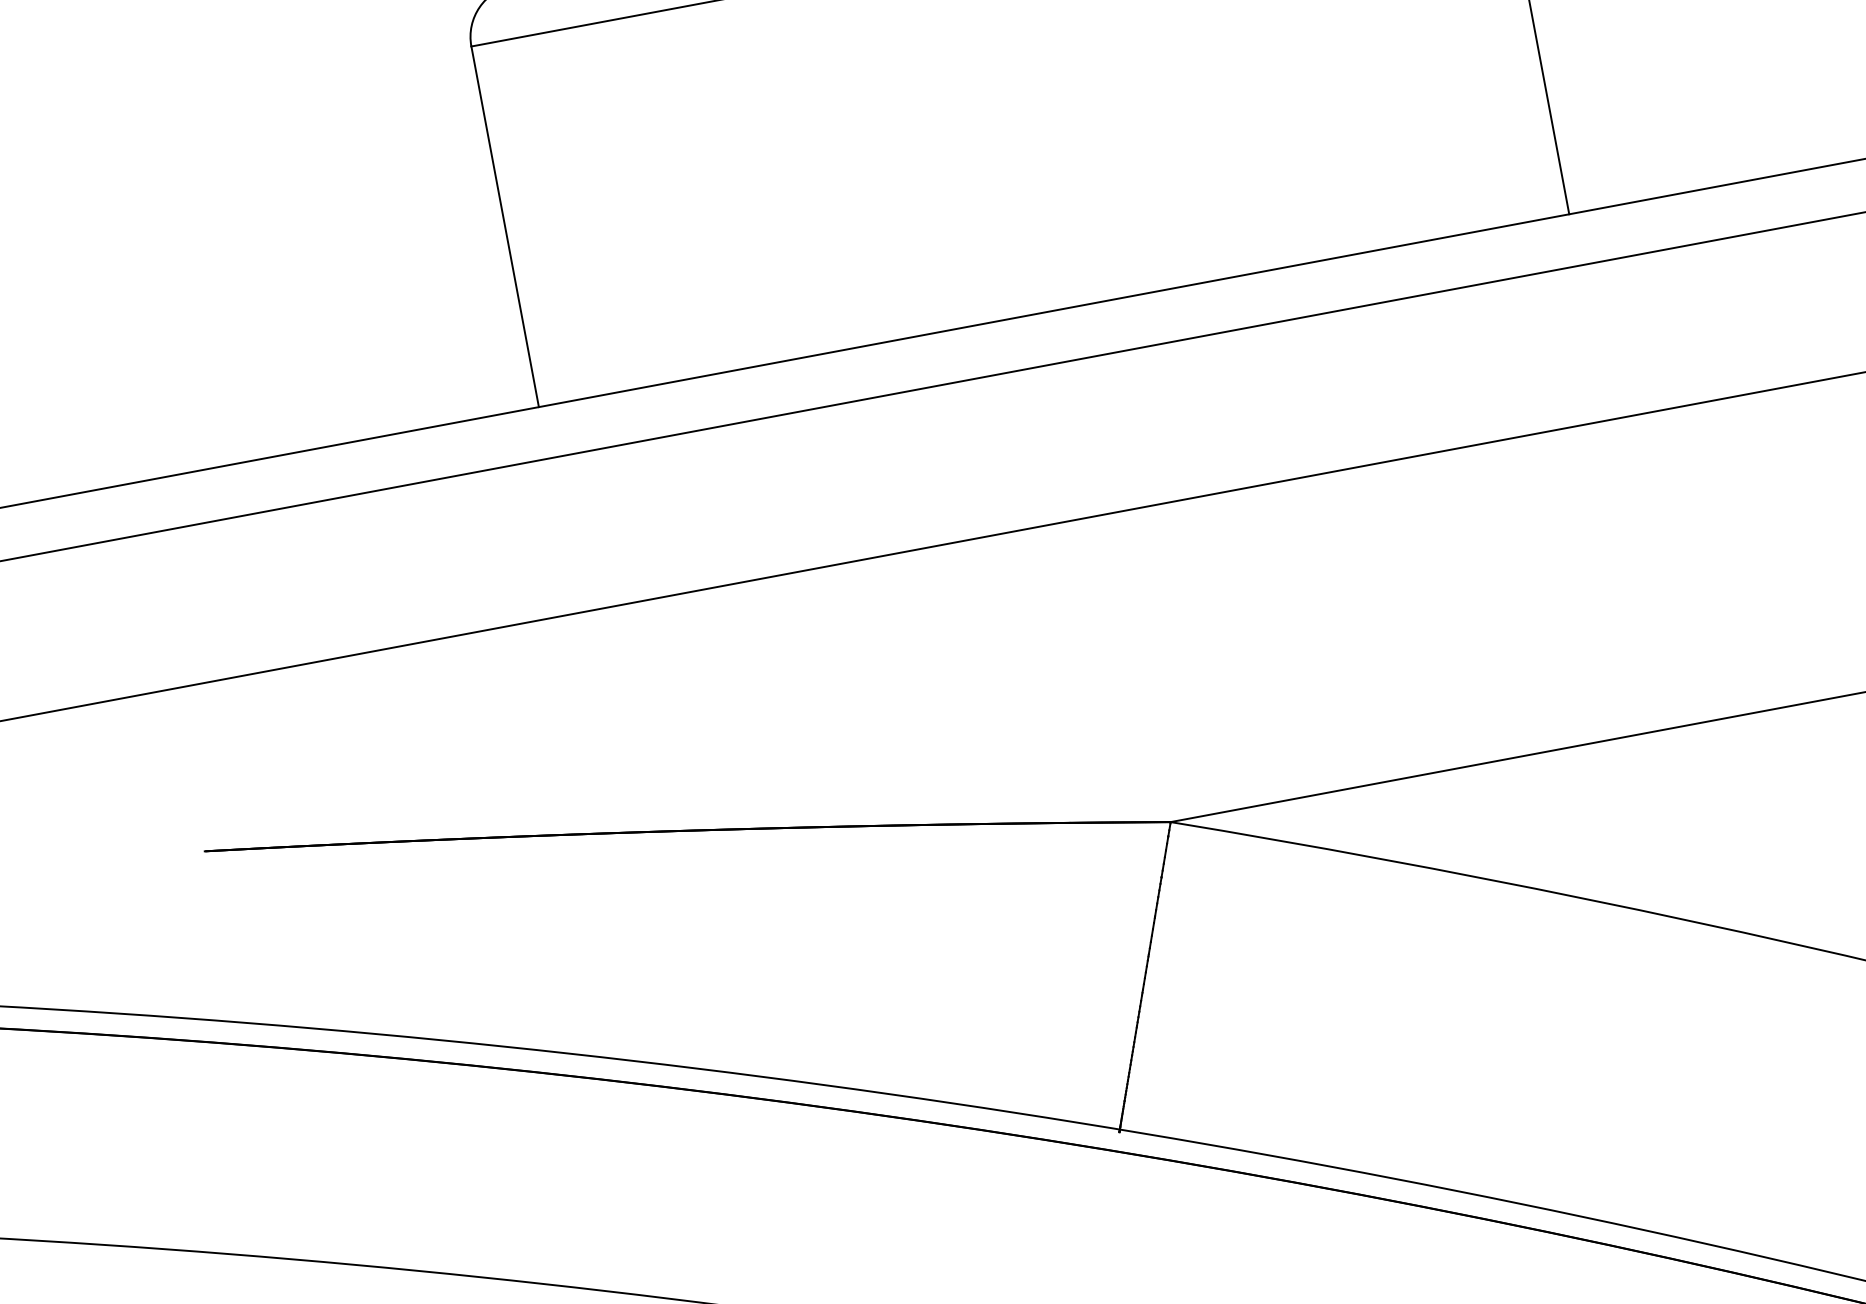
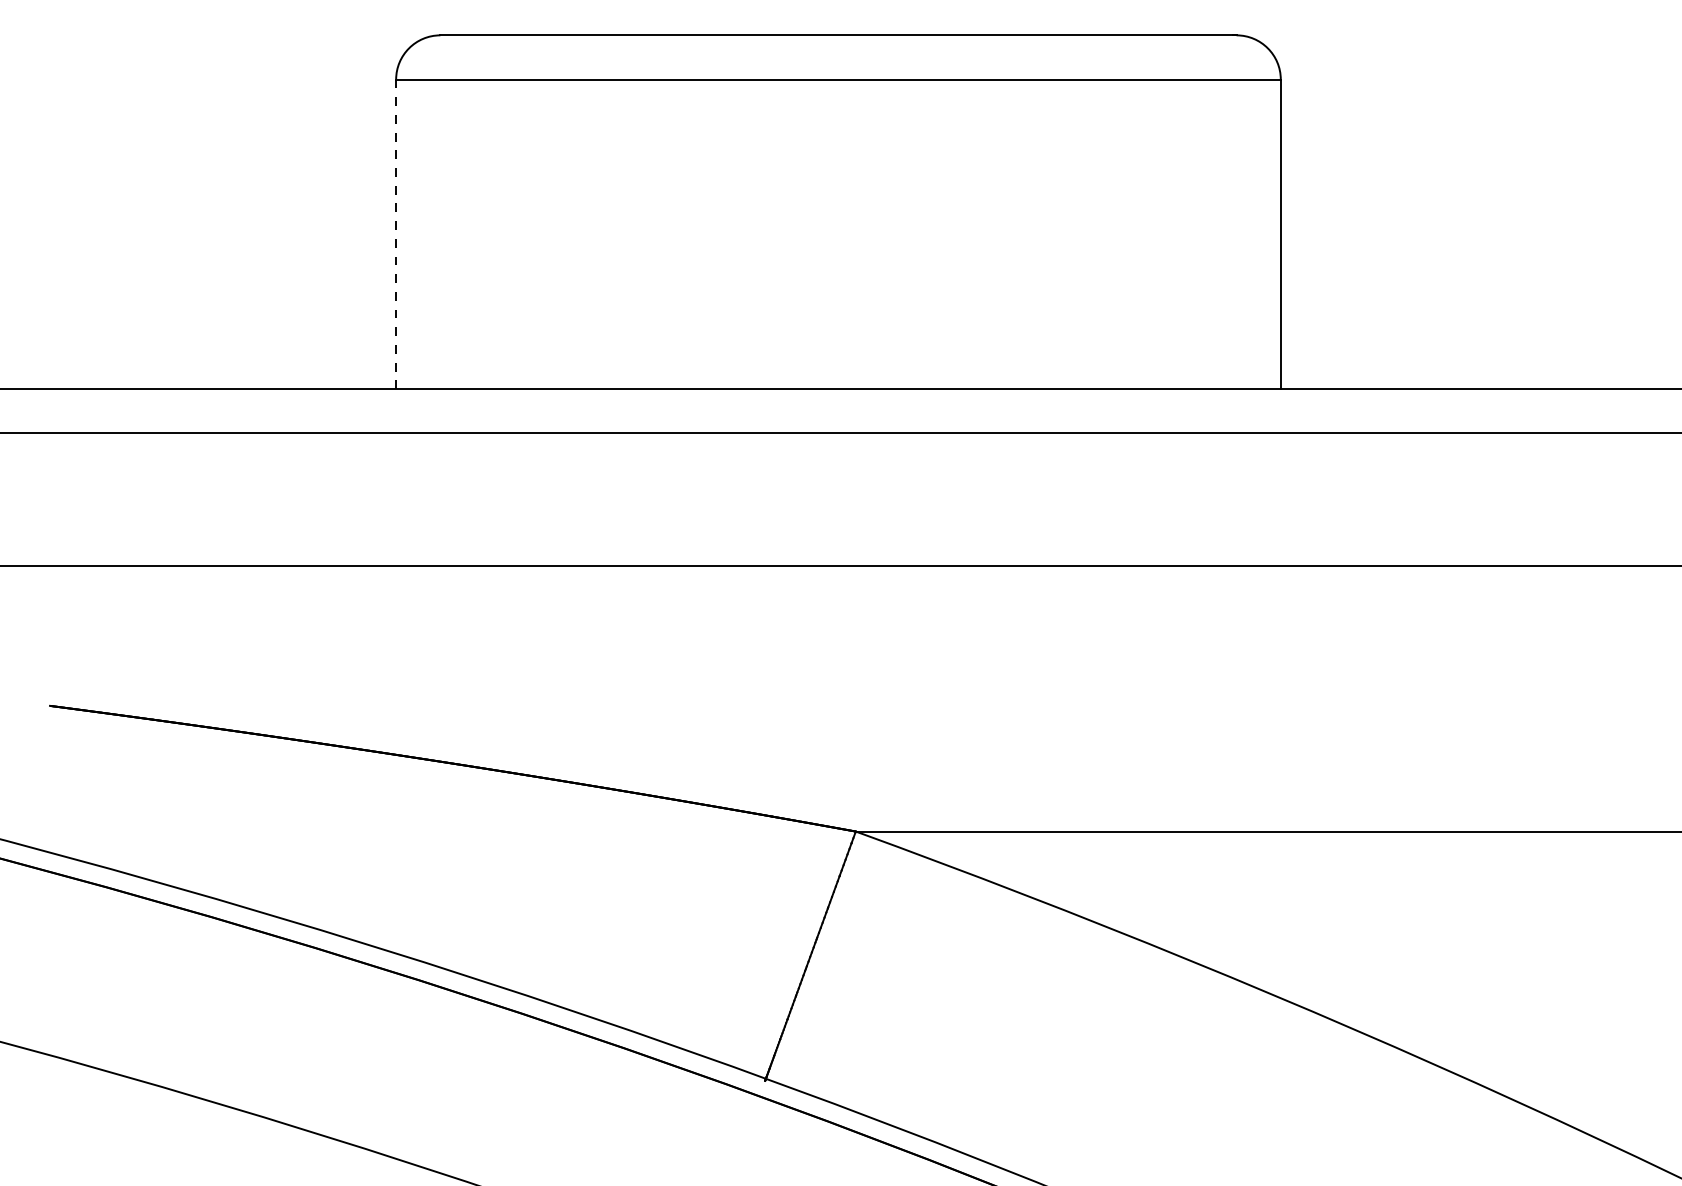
line: (505, 226) -> (396, 234), solid -> dashed

